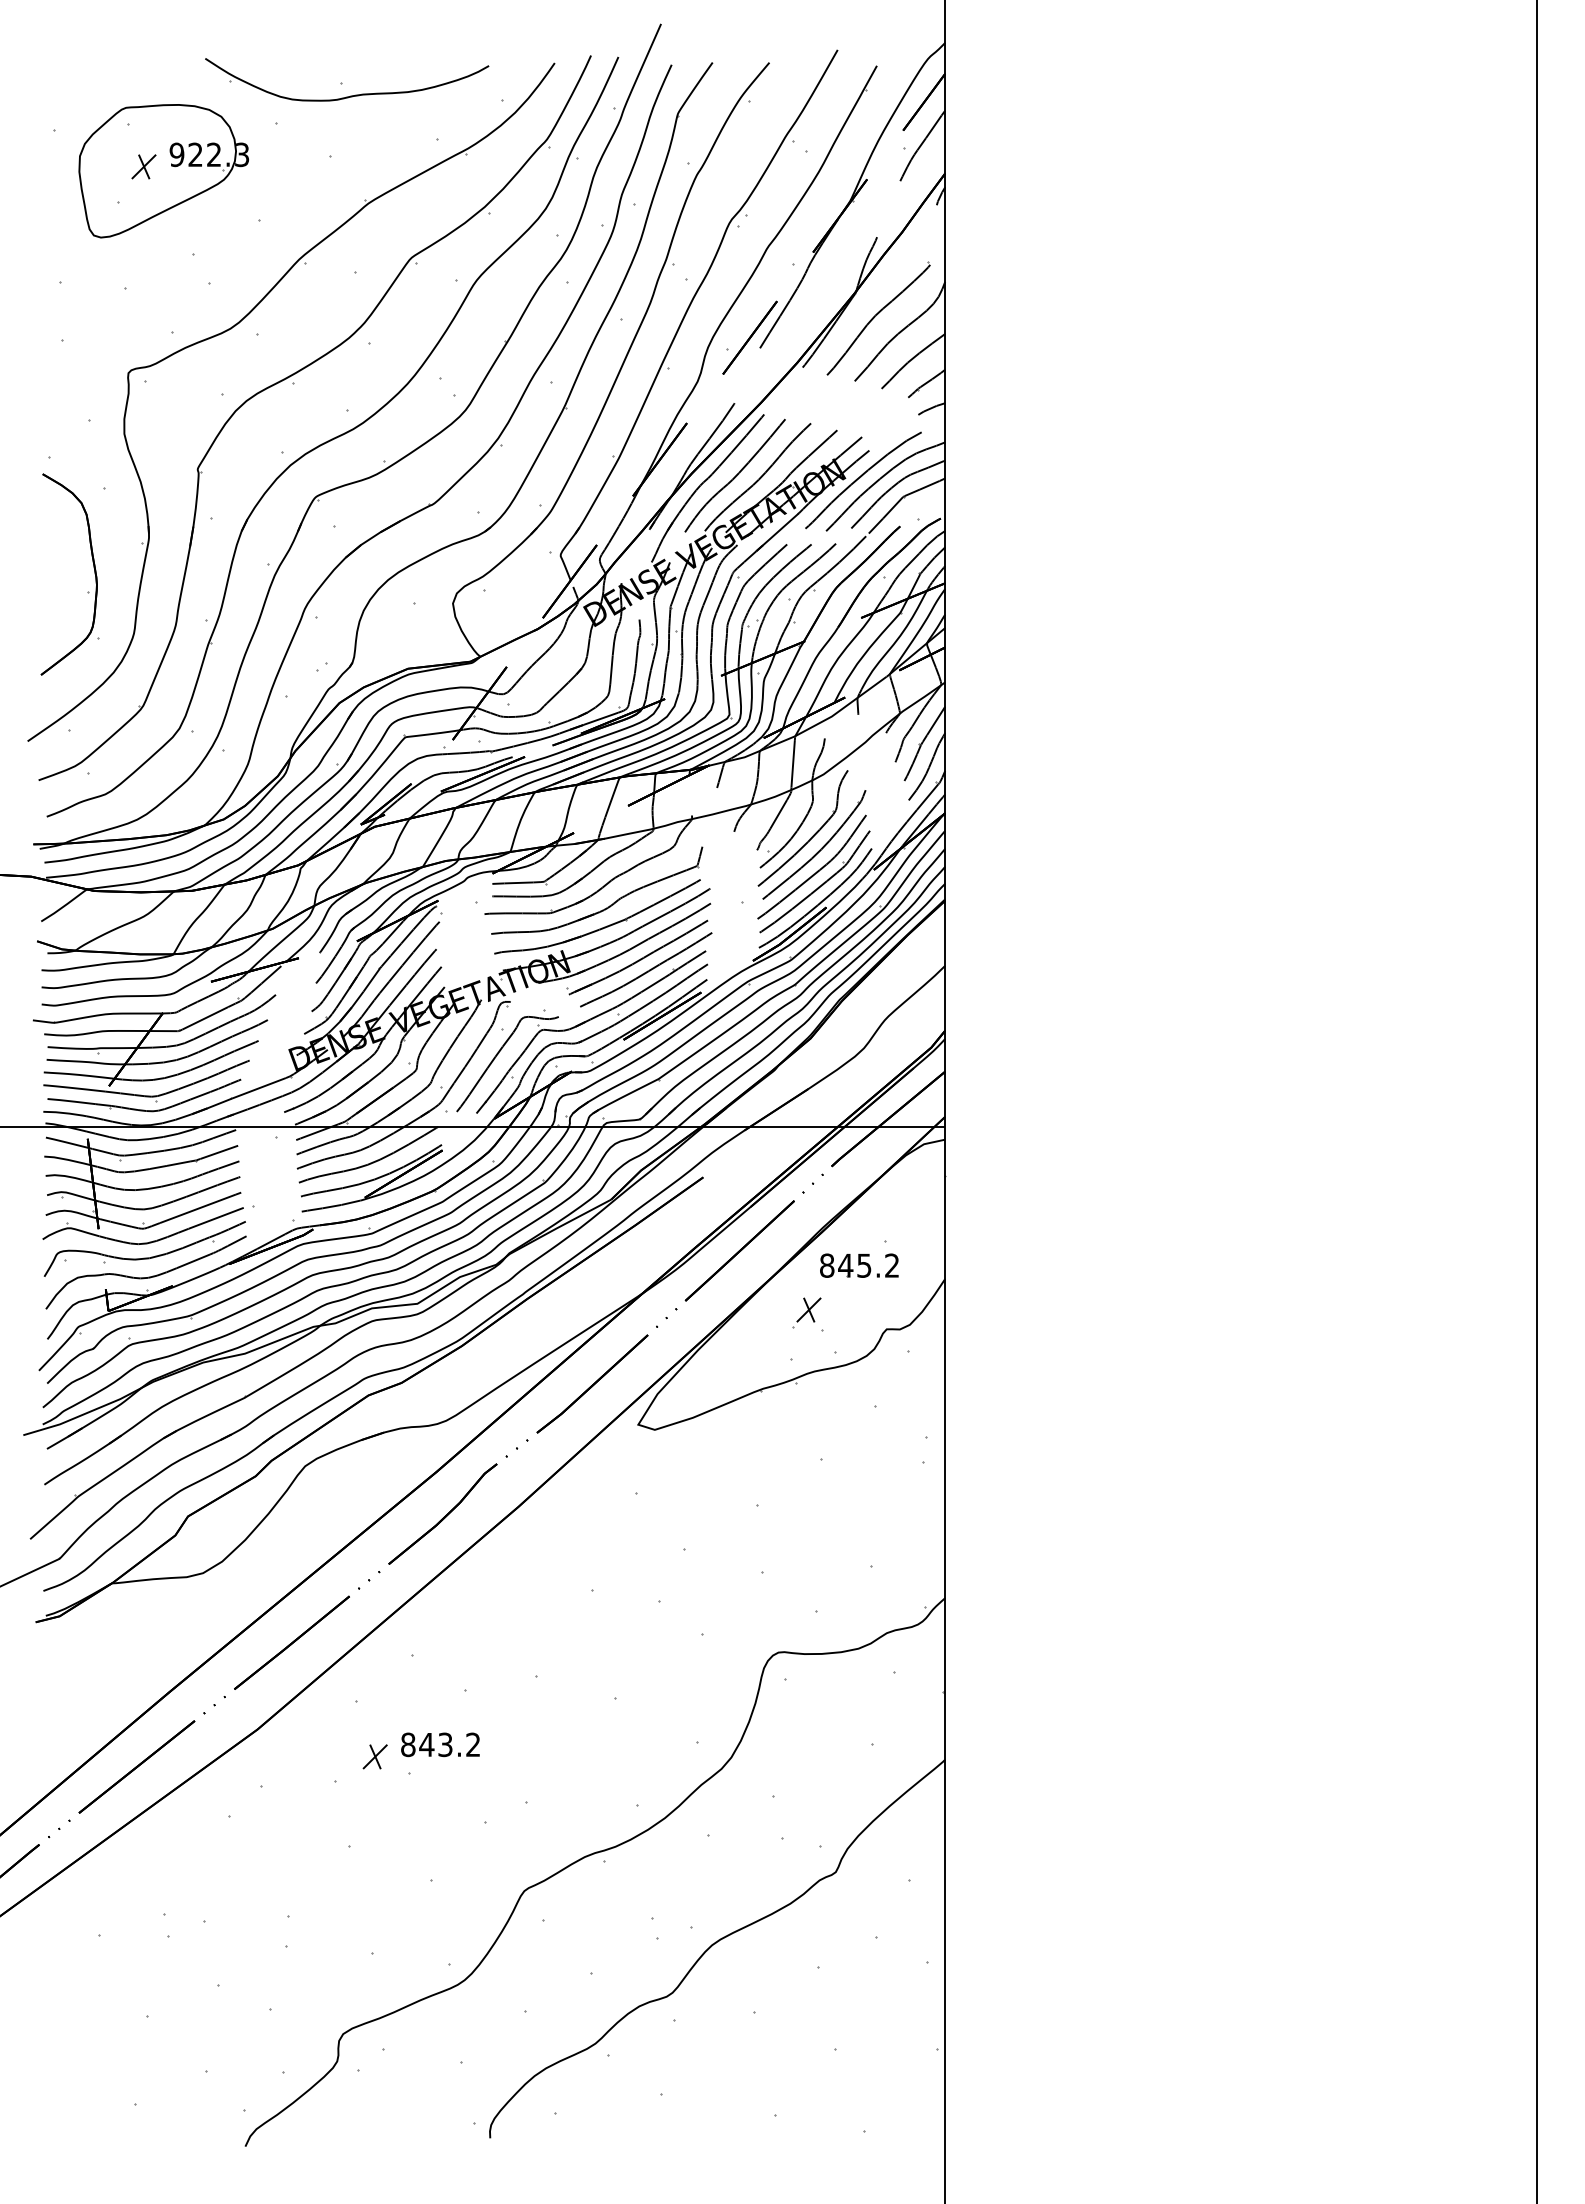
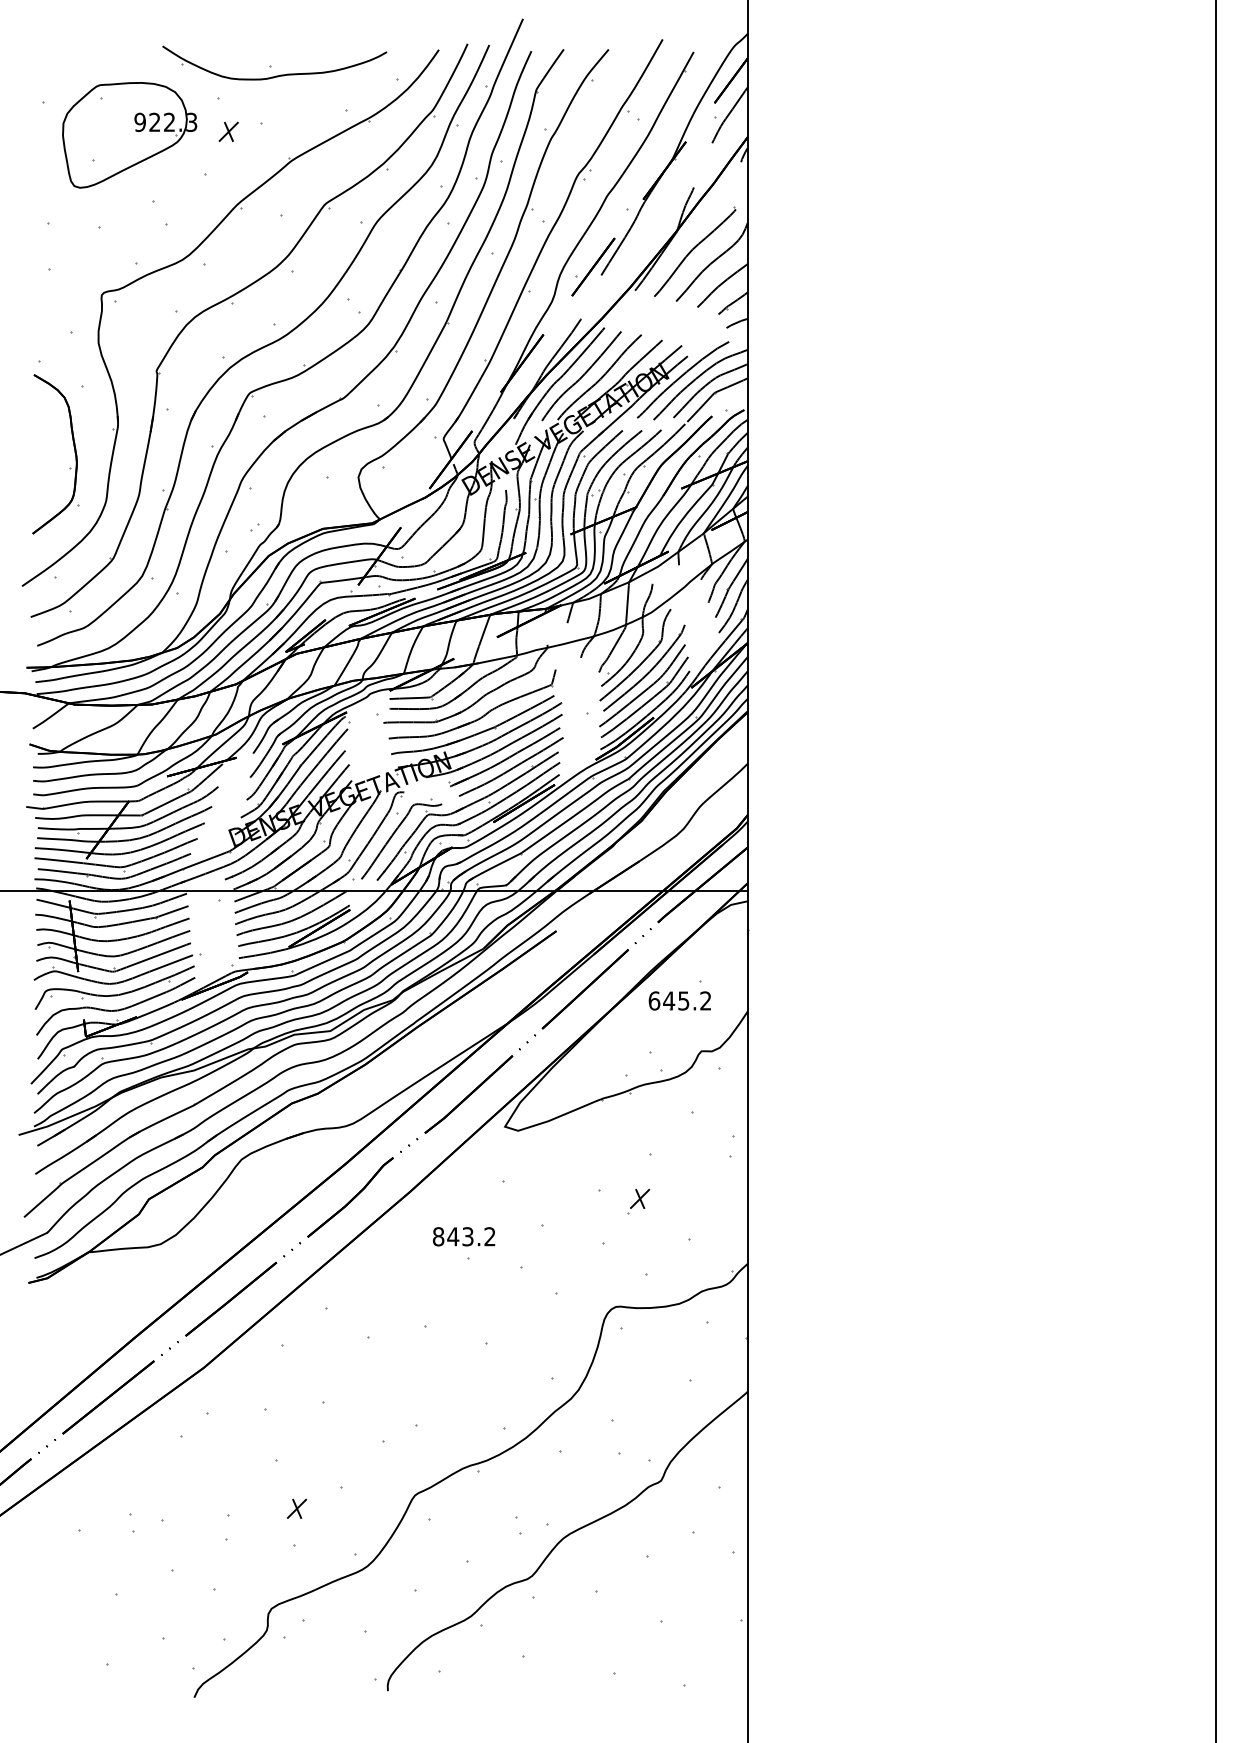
part: (143, 166) -> (228, 131), moved
text: (827, 1265) -> (654, 1000), 845.2 -> 645.2
part: (806, 1312) -> (638, 1200), moved
text: (440, 1744) -> (464, 1236), moved
part: (374, 1756) -> (296, 1508), moved

